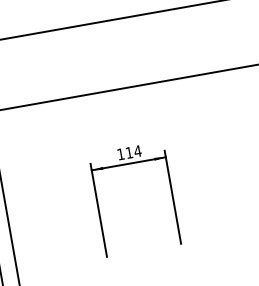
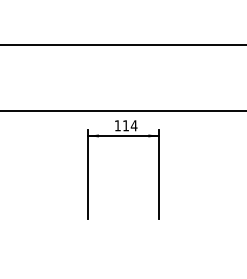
part: (128, 164) -> (123, 136), moved

